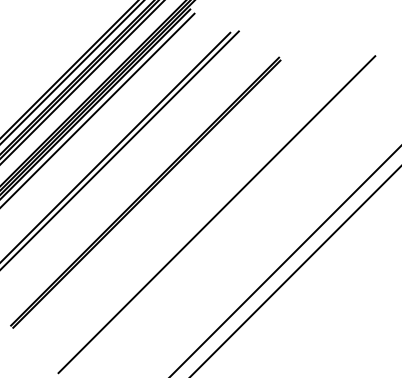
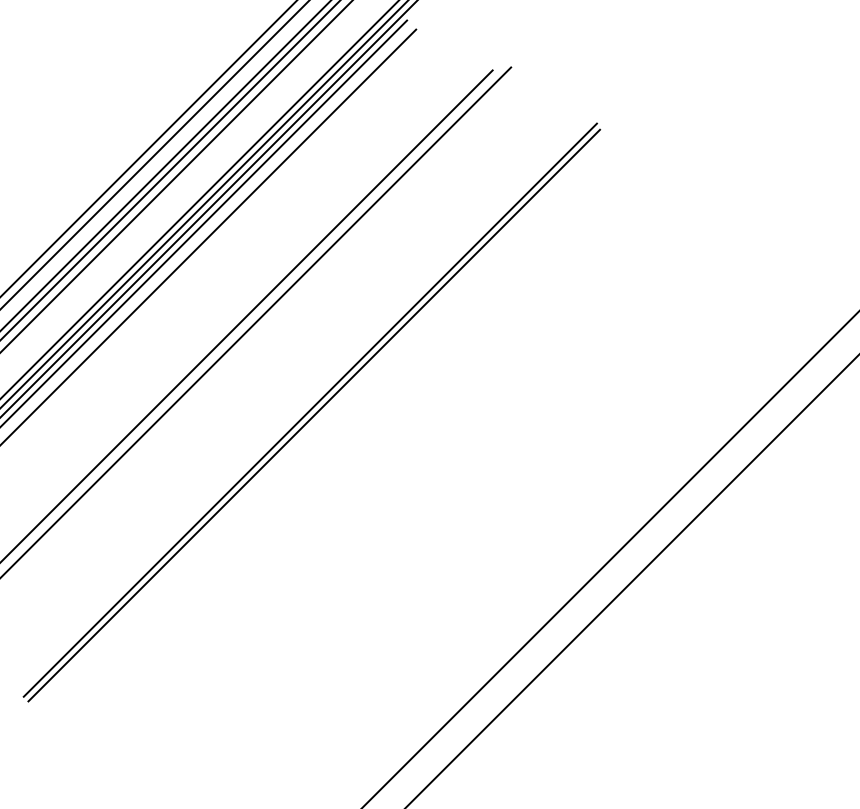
line: (216, 214) -> (463, 459), removed

